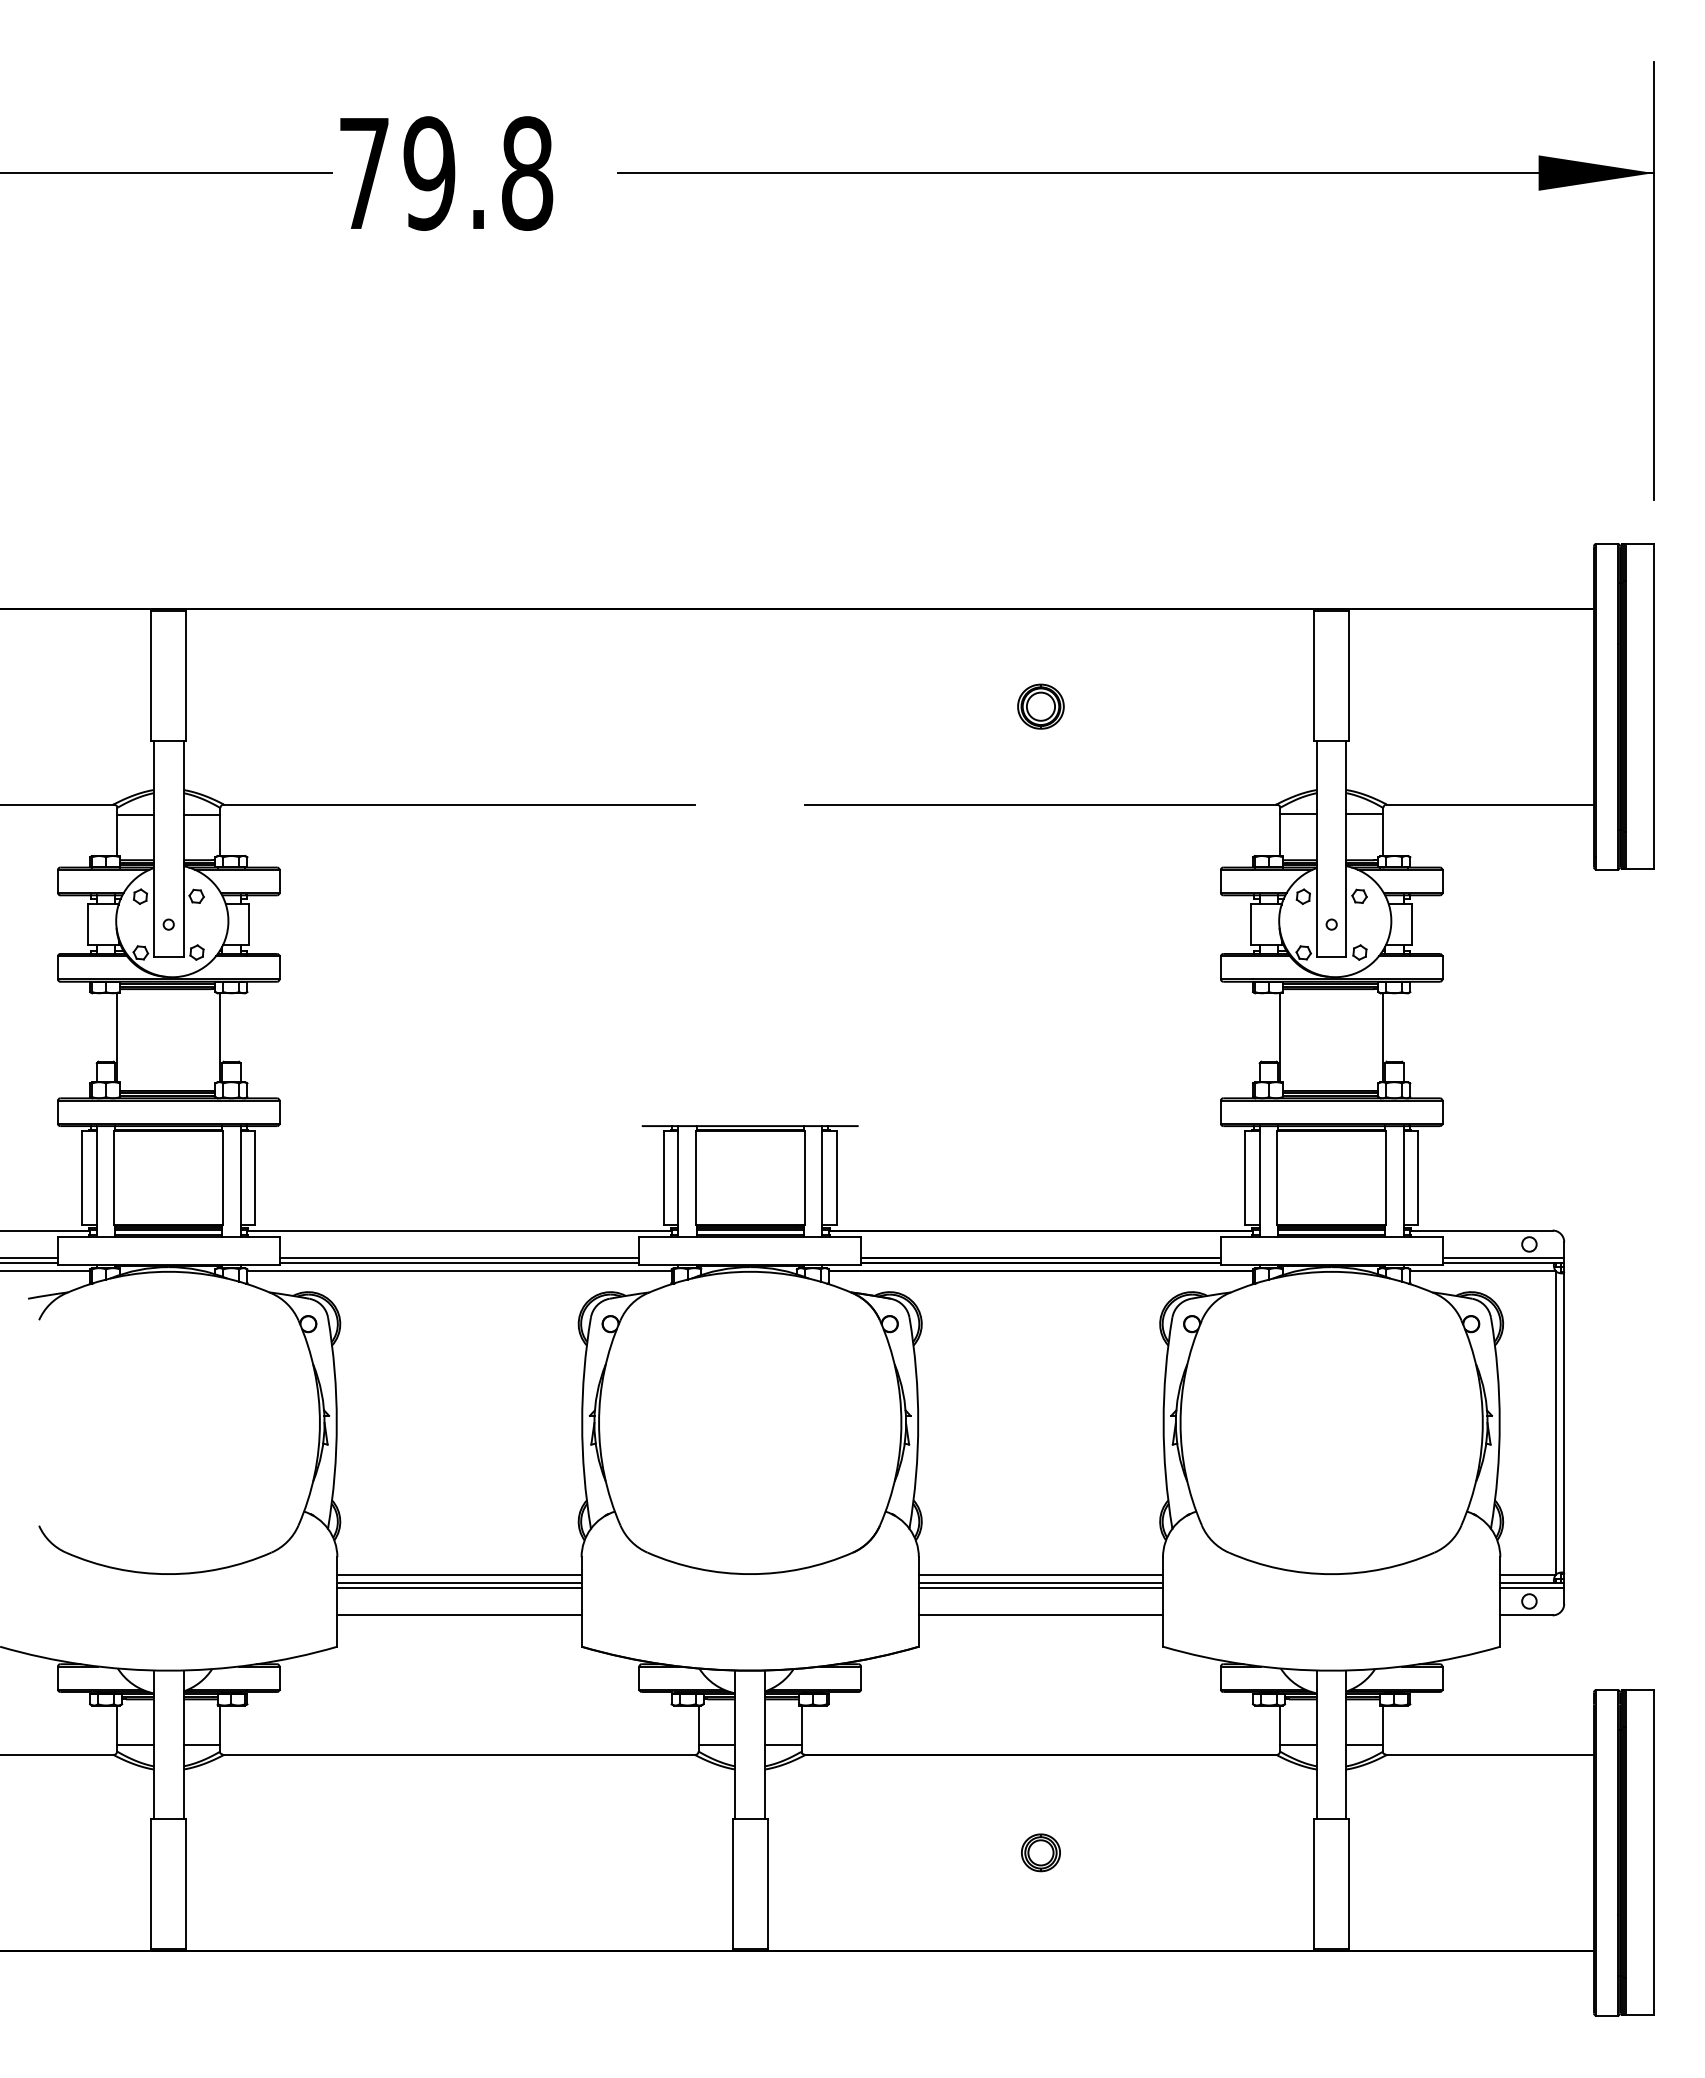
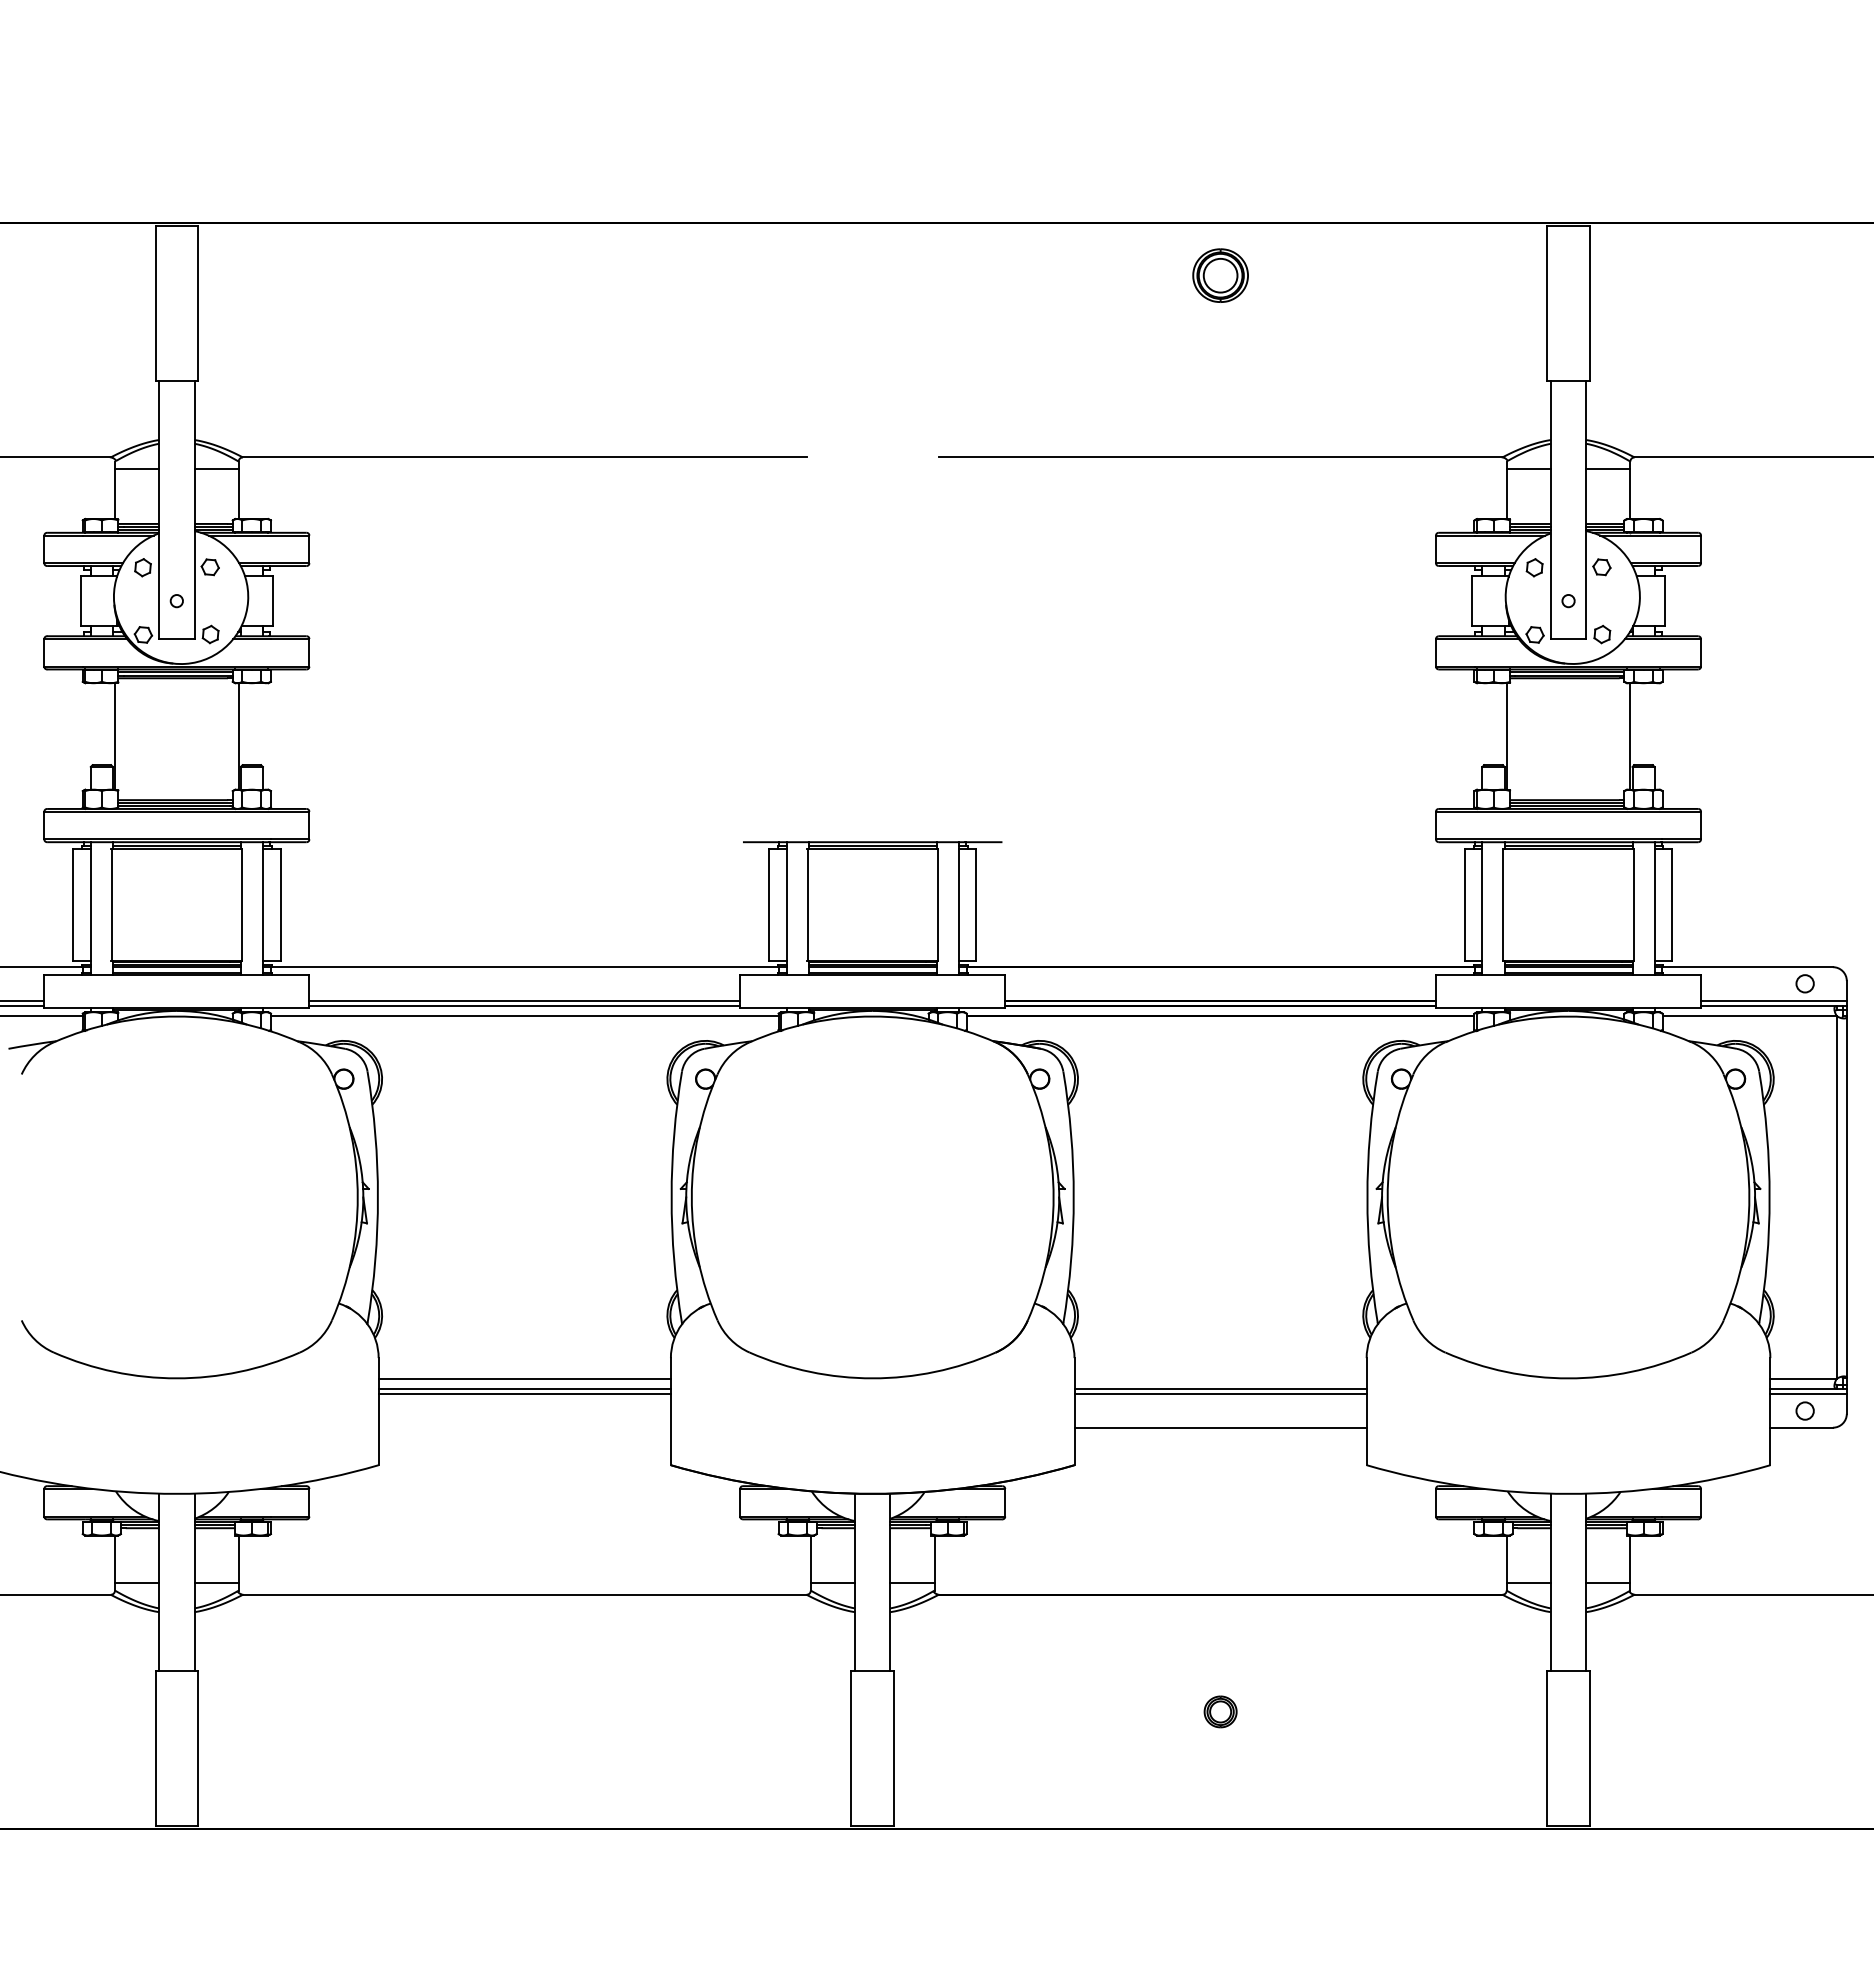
part: (1040, 706) -> (1220, 275), moved
line: (1040, 1574) -> (1220, 1378), removed
line: (459, 1615) -> (524, 1427), removed
part: (1040, 1852) -> (1220, 1711), size x0.7

